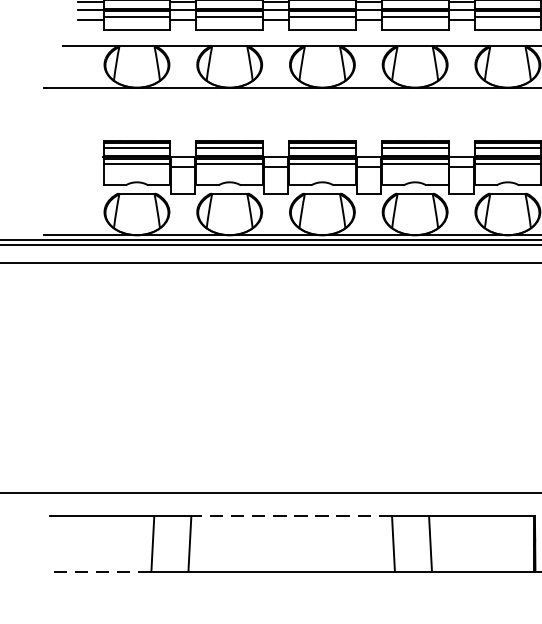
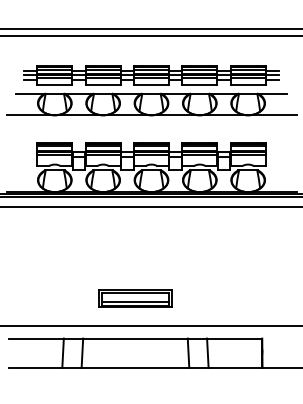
part: (291, 439) -> (135, 298), added
line: (289, 516) -> (134, 338), dashed -> solid
line: (99, 571) -> (35, 367), dashed -> solid

